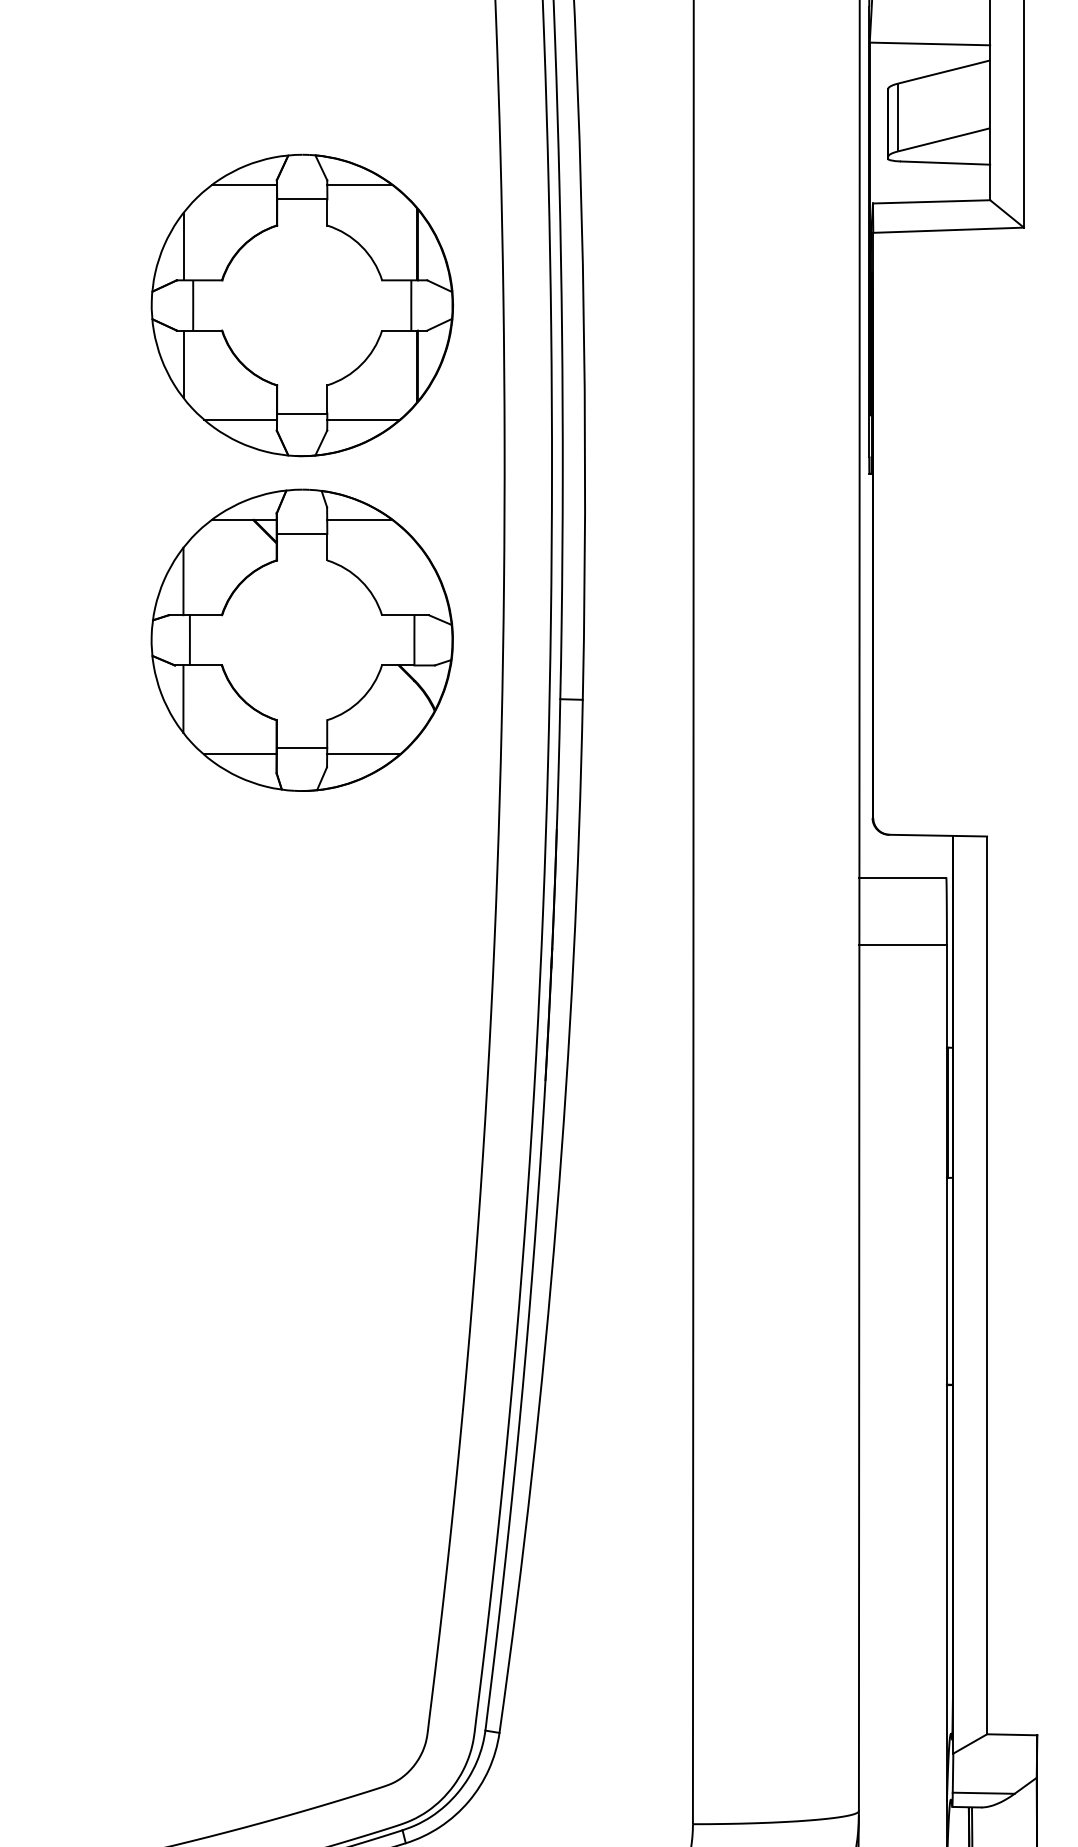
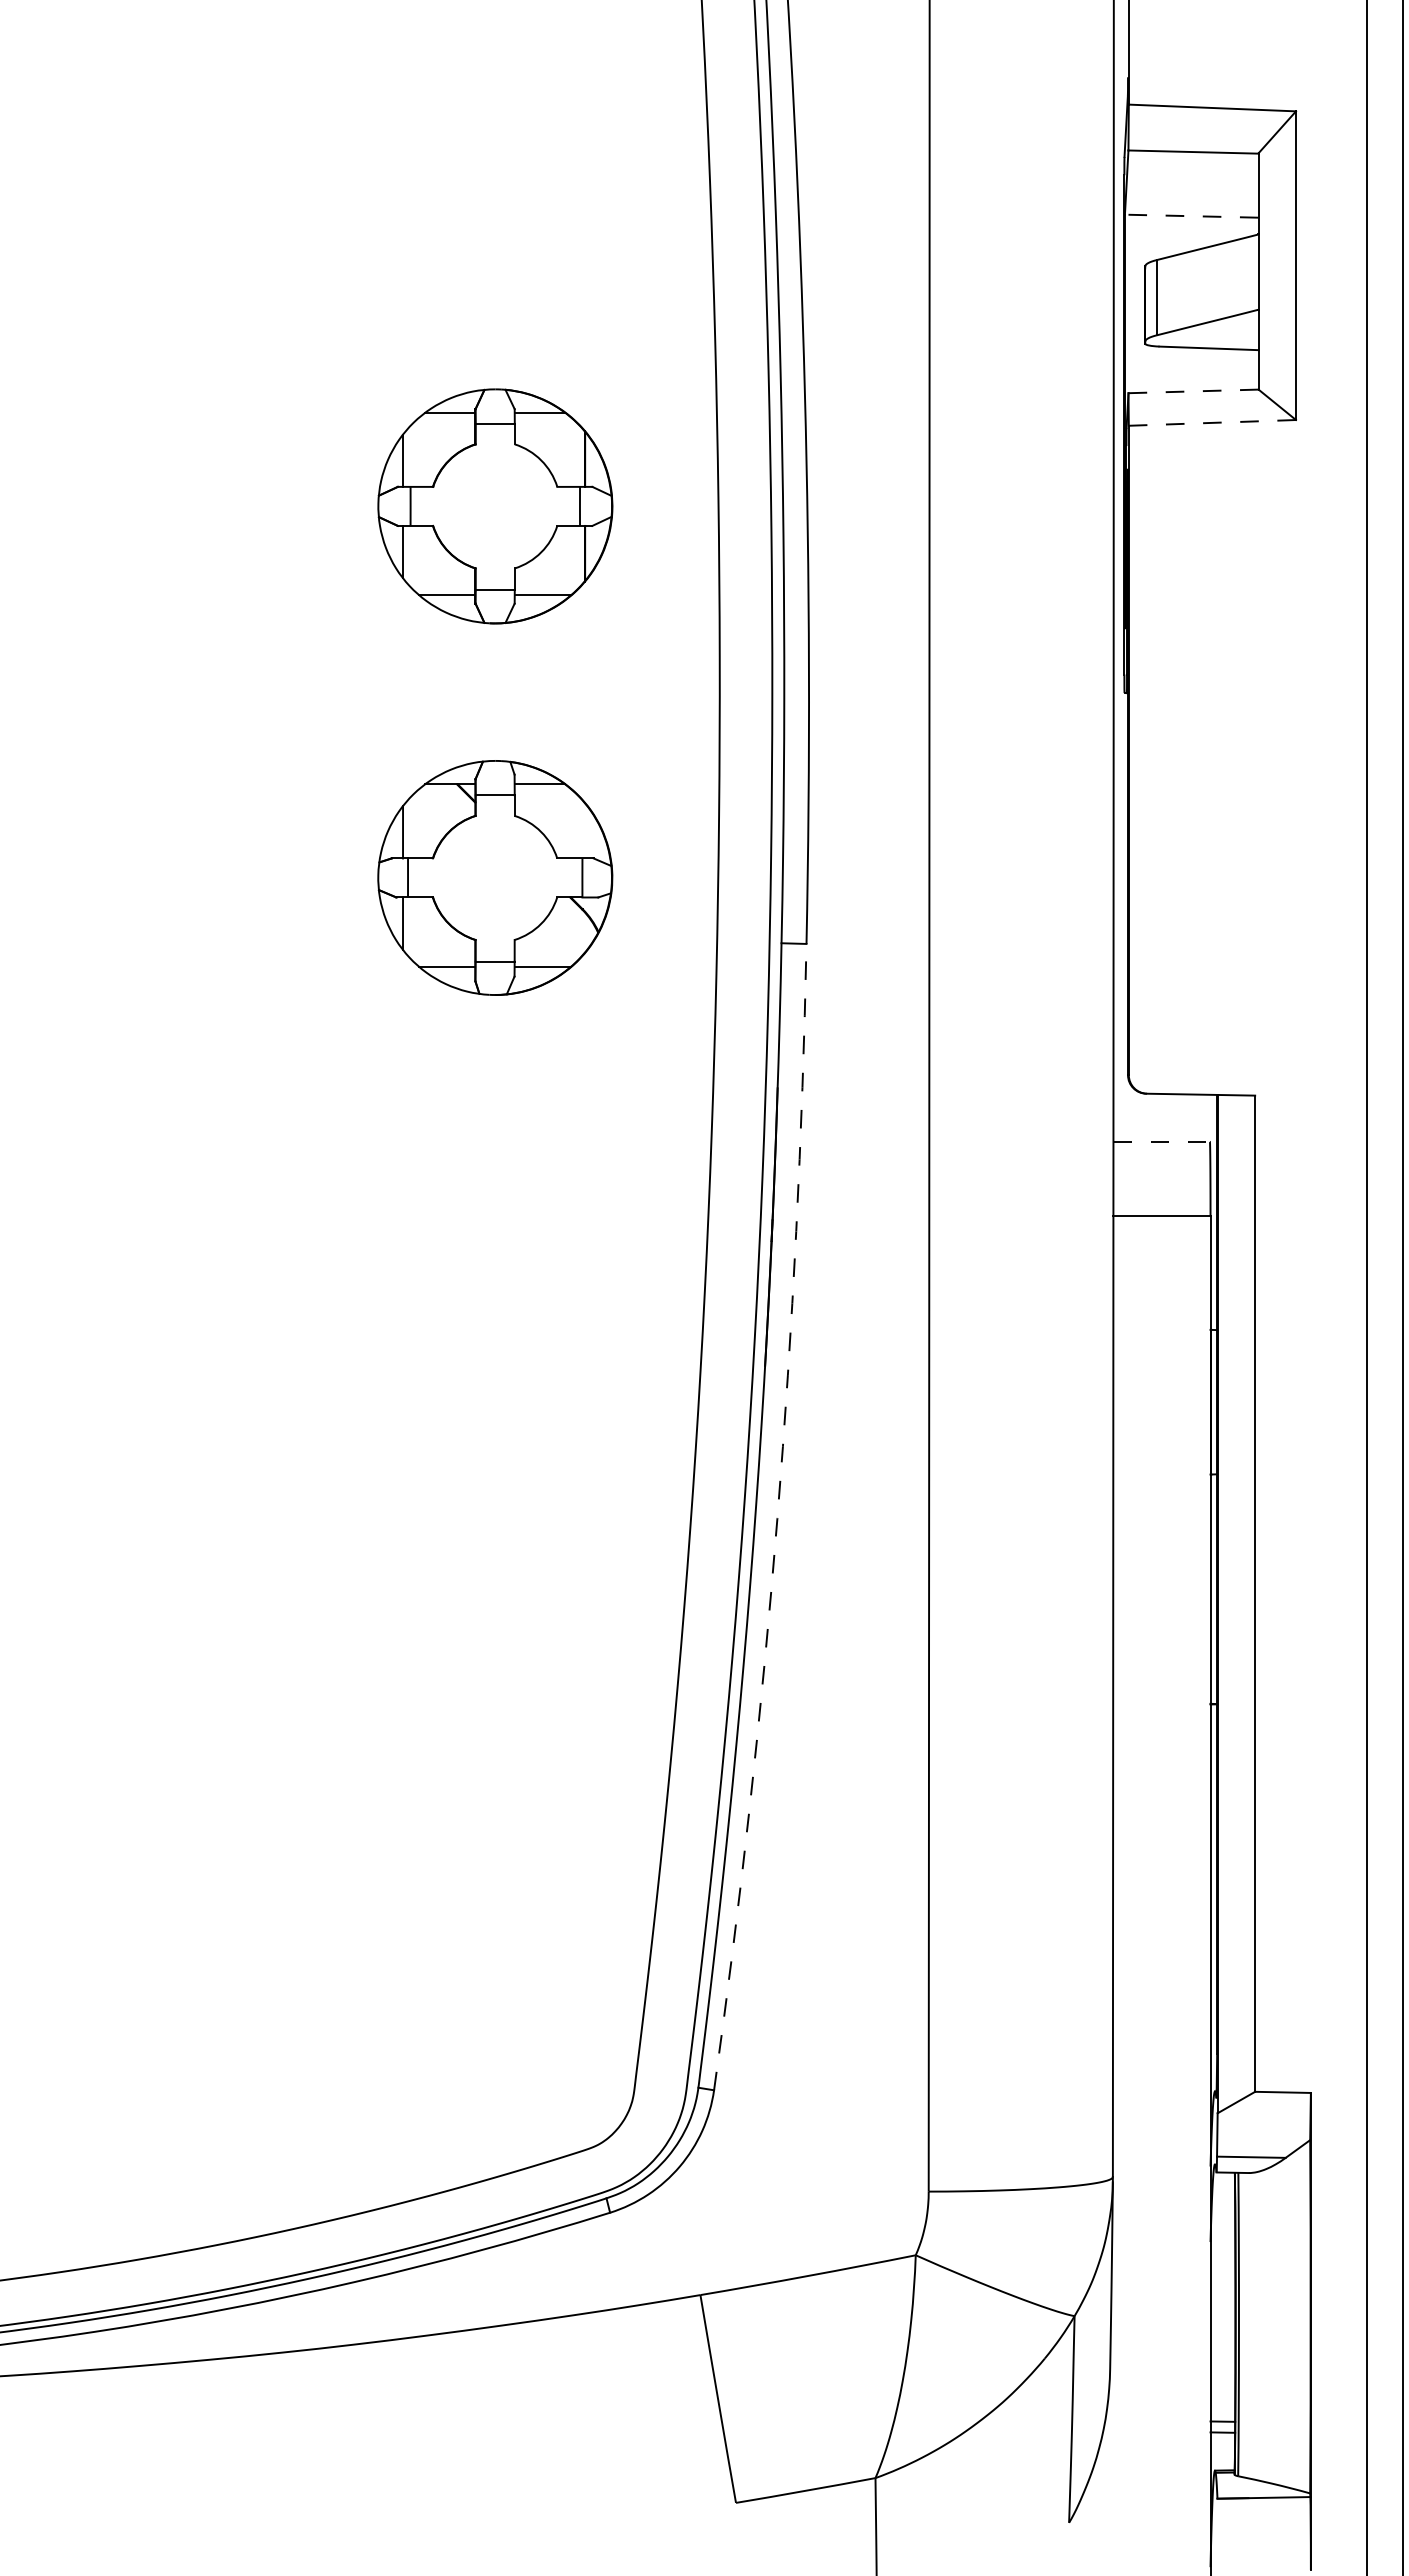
line: (929, 44) -> (1191, 216), solid -> dashed
line: (931, 201) -> (1193, 391), solid -> dashed
line: (948, 229) -> (1212, 422), solid -> dashed
part: (302, 305) -> (495, 506), size x0.7
part: (302, 639) -> (495, 877), size x0.7
line: (903, 877) -> (1162, 1141), solid -> dashed
arc: (556, 1217) -> (777, 1518), solid -> dashed

